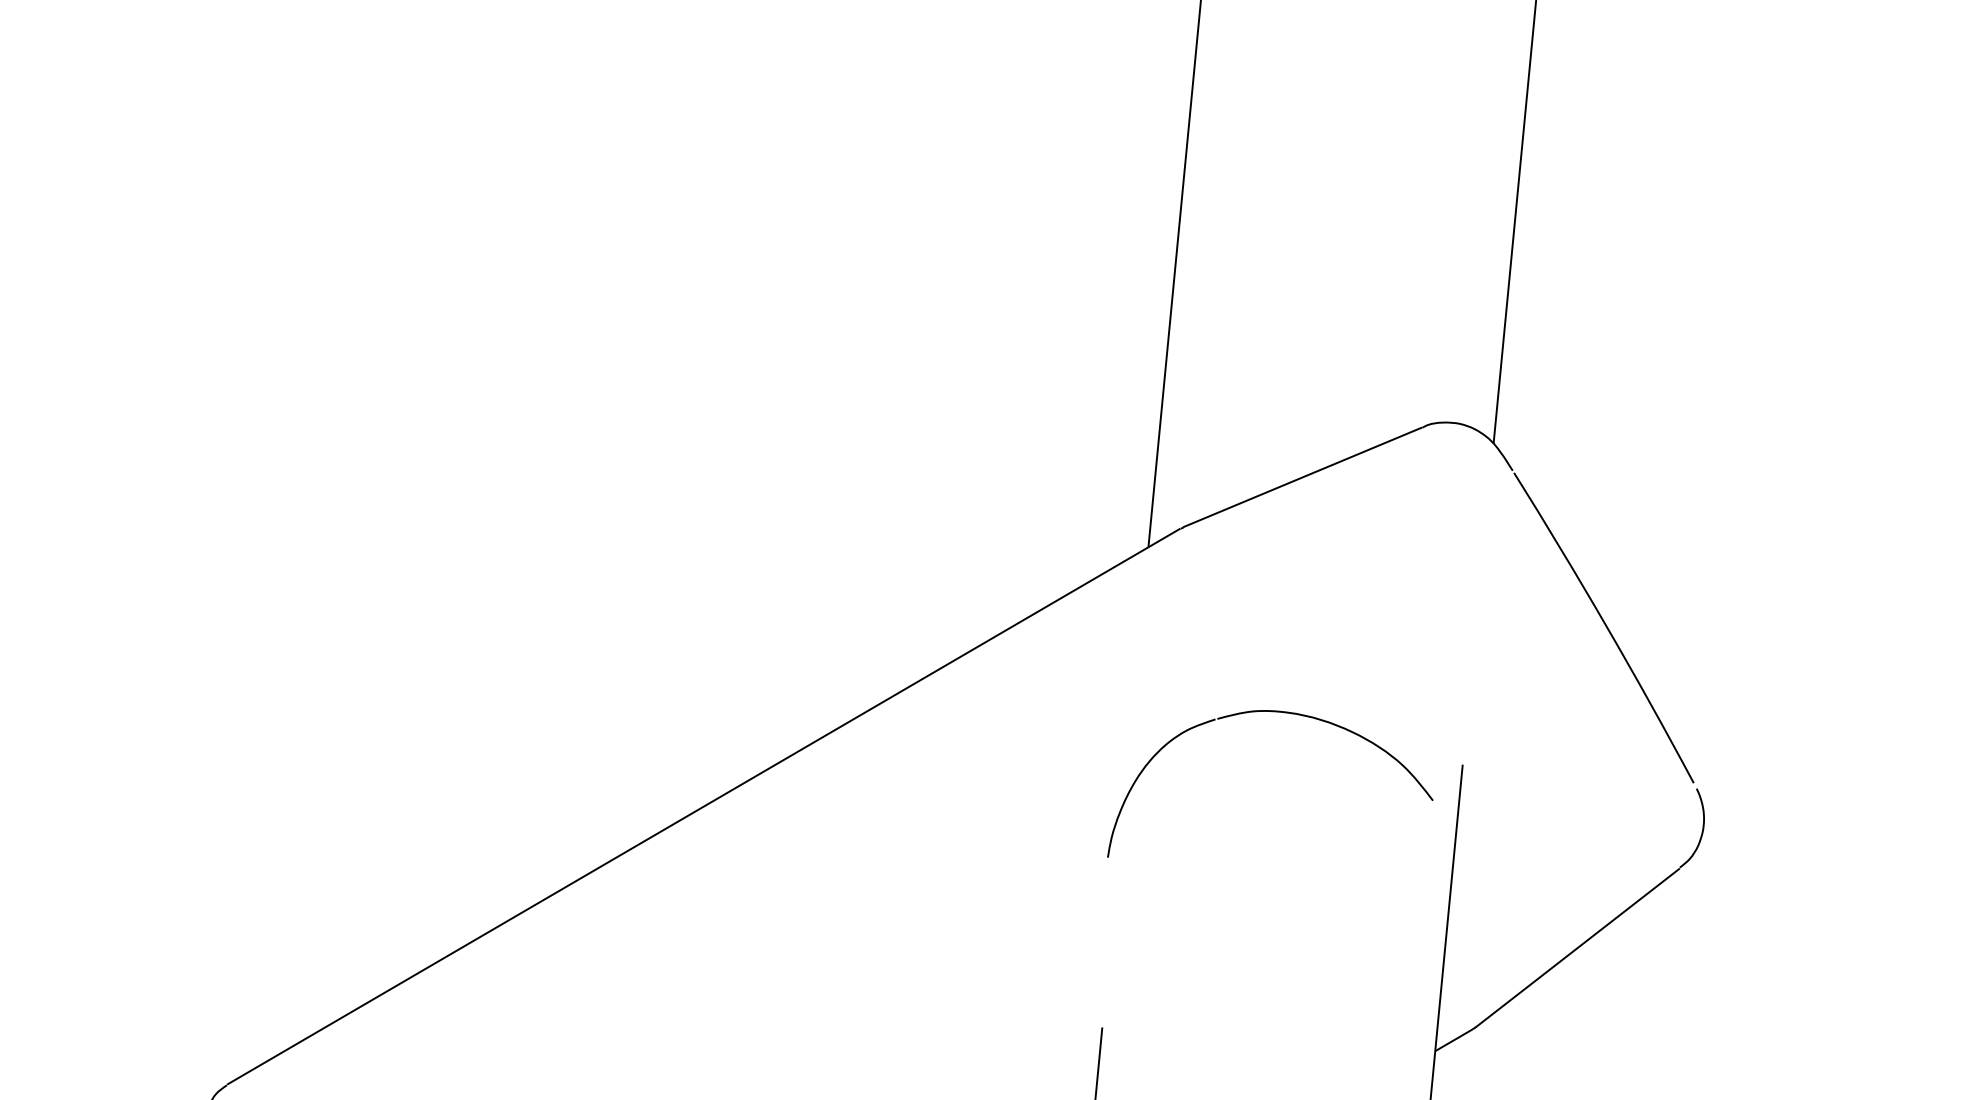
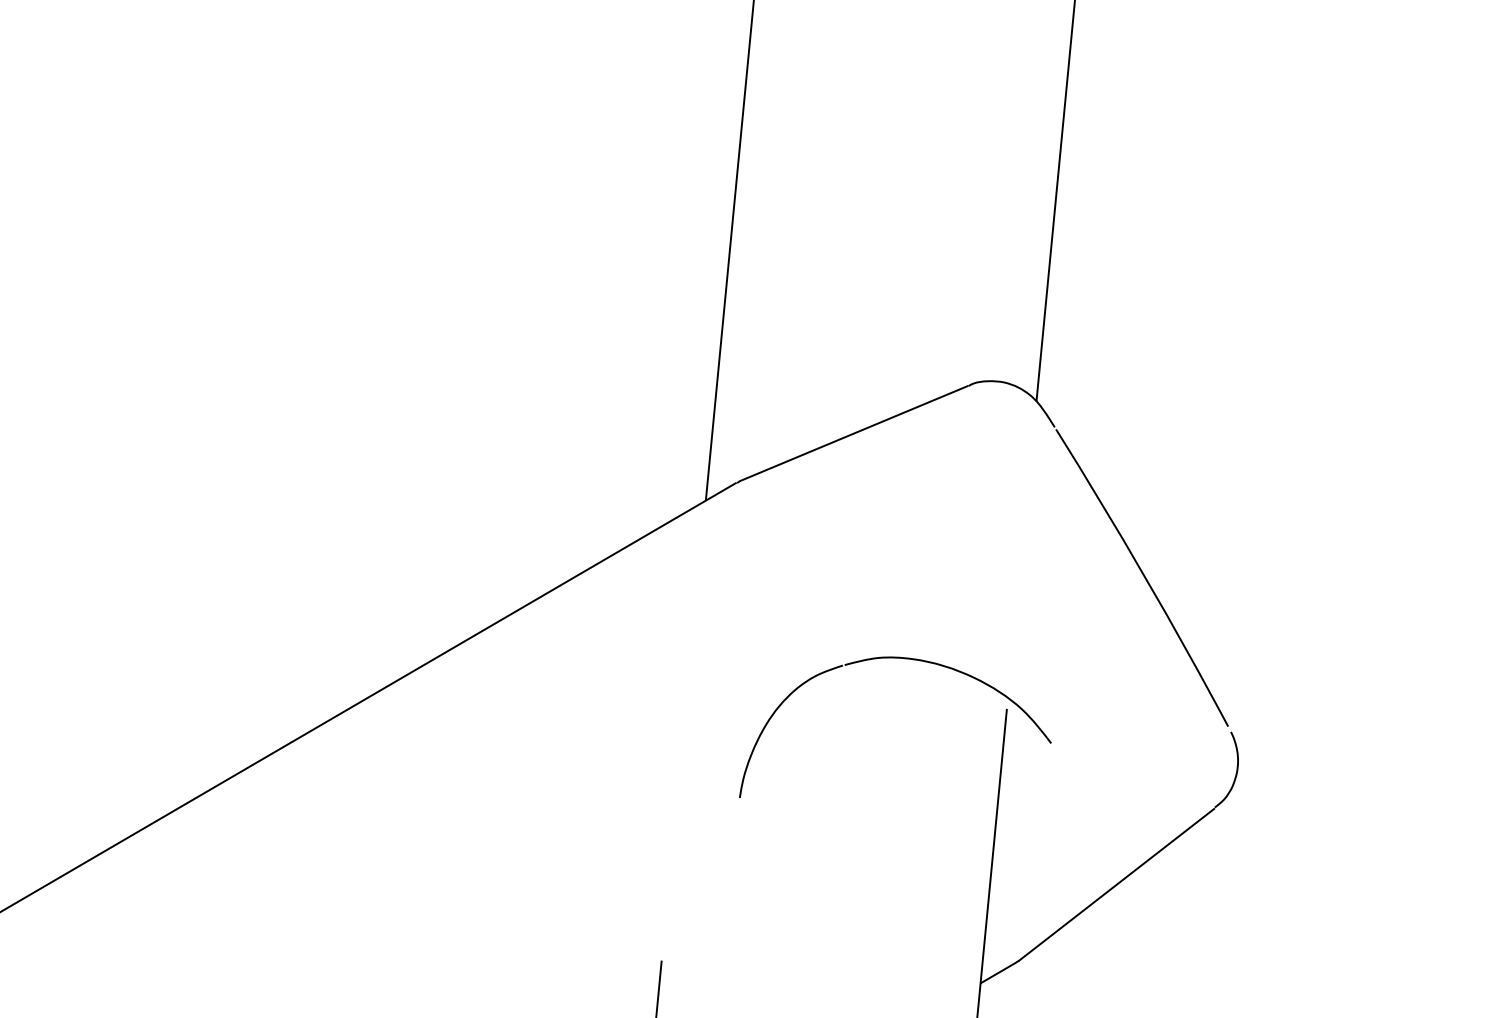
part: (1272, 712) -> (897, 658), moved

